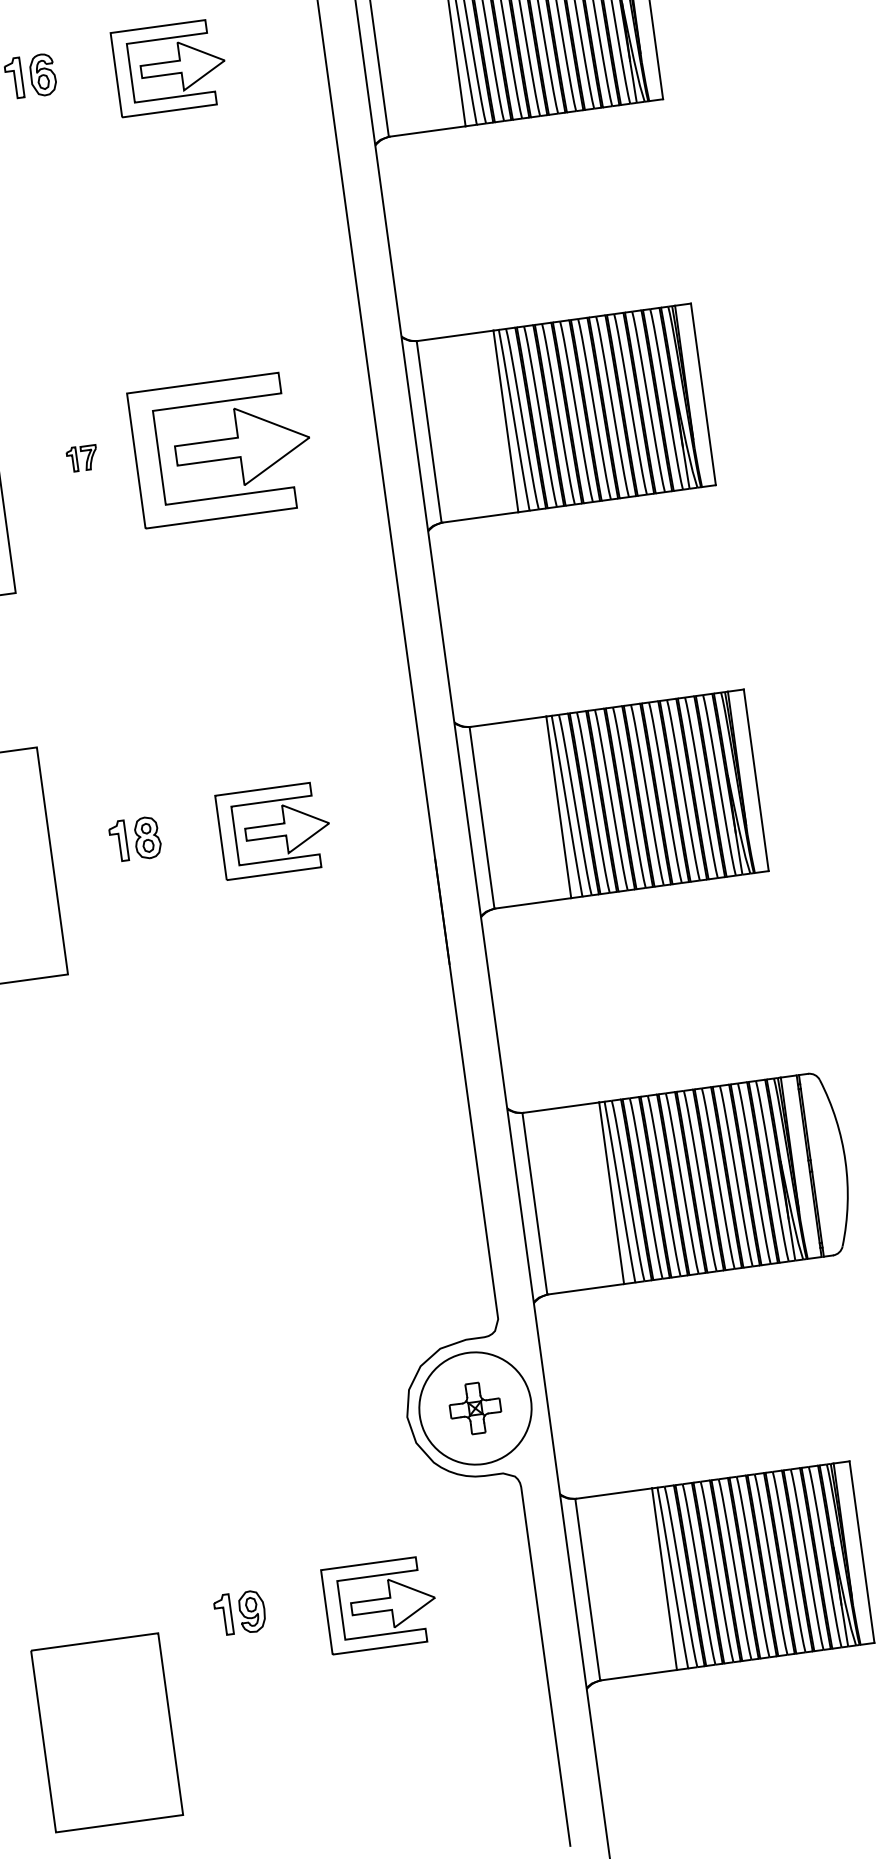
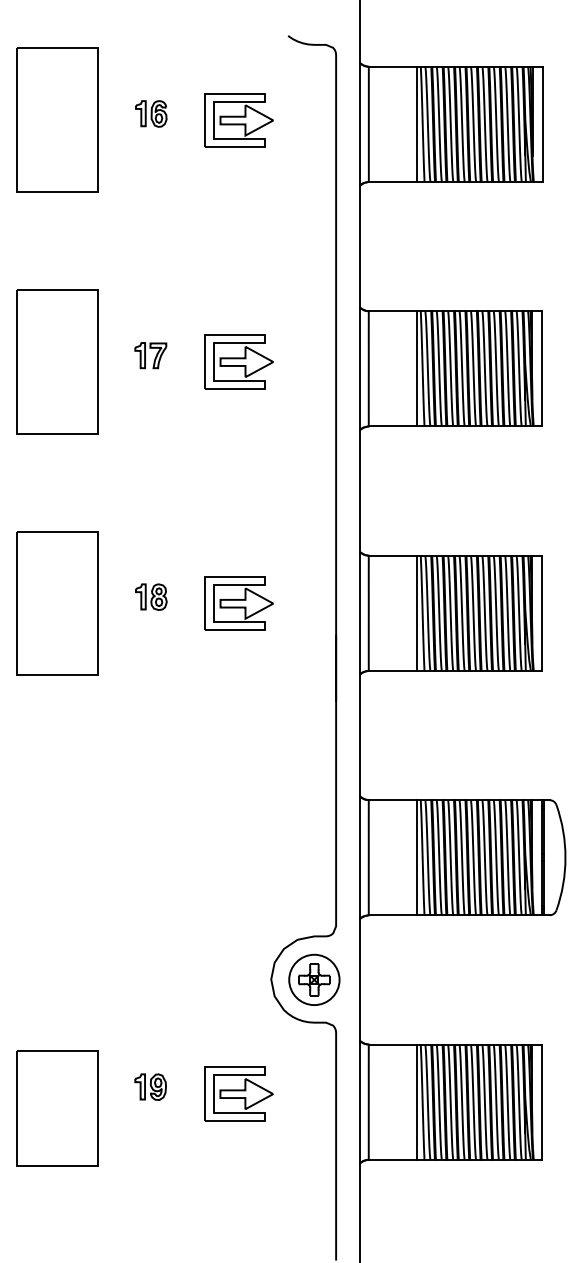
part: (221, 448) -> (238, 361), size x0.62
part: (81, 458) -> (150, 355), size x1.67
circle: (475, 1407) -> (314, 979), size x0.71
part: (106, 1733) -> (57, 1108), moved

